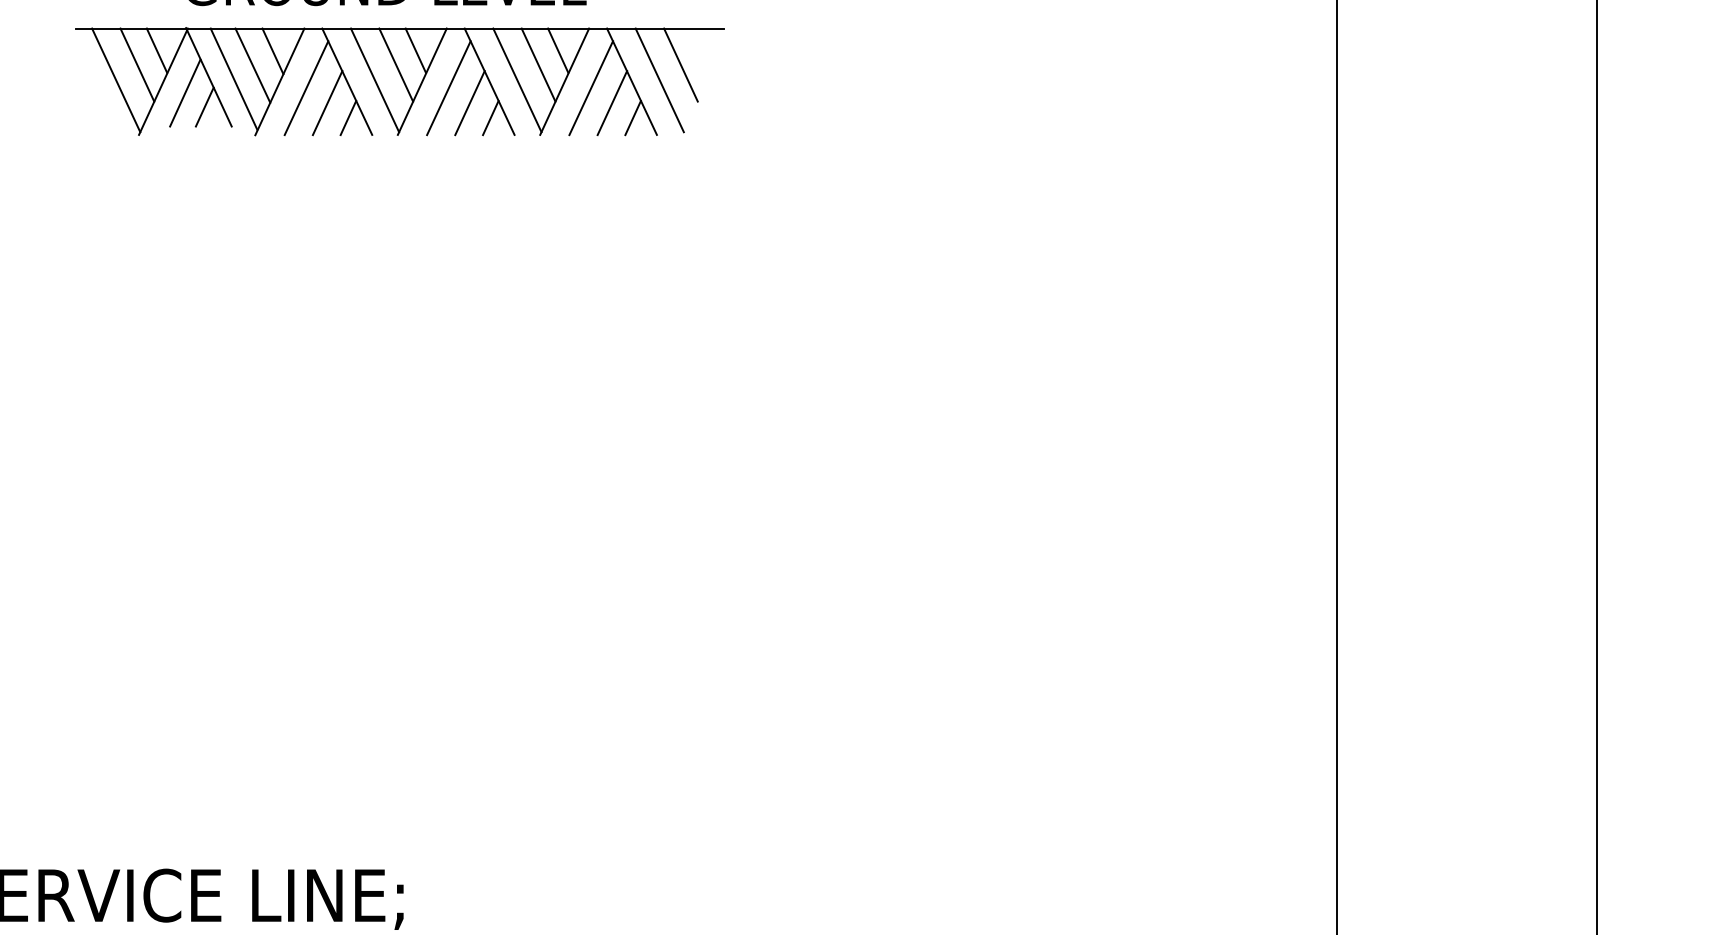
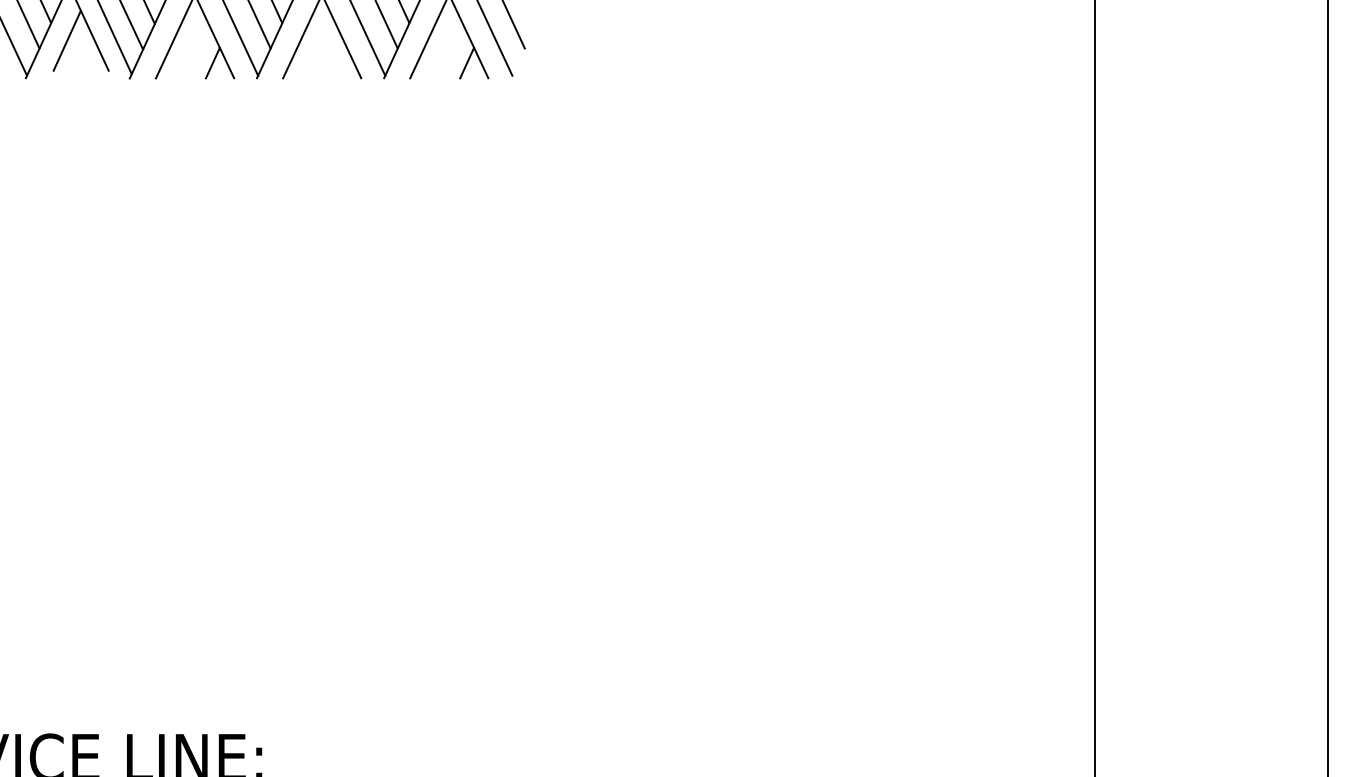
line: (327, 103) -> (194, 50), removed
line: (469, 103) -> (320, 50), removed
line: (612, 103) -> (448, 50), removed
line: (204, 106) -> (84, 52), removed
line: (490, 117) -> (339, 62), removed

